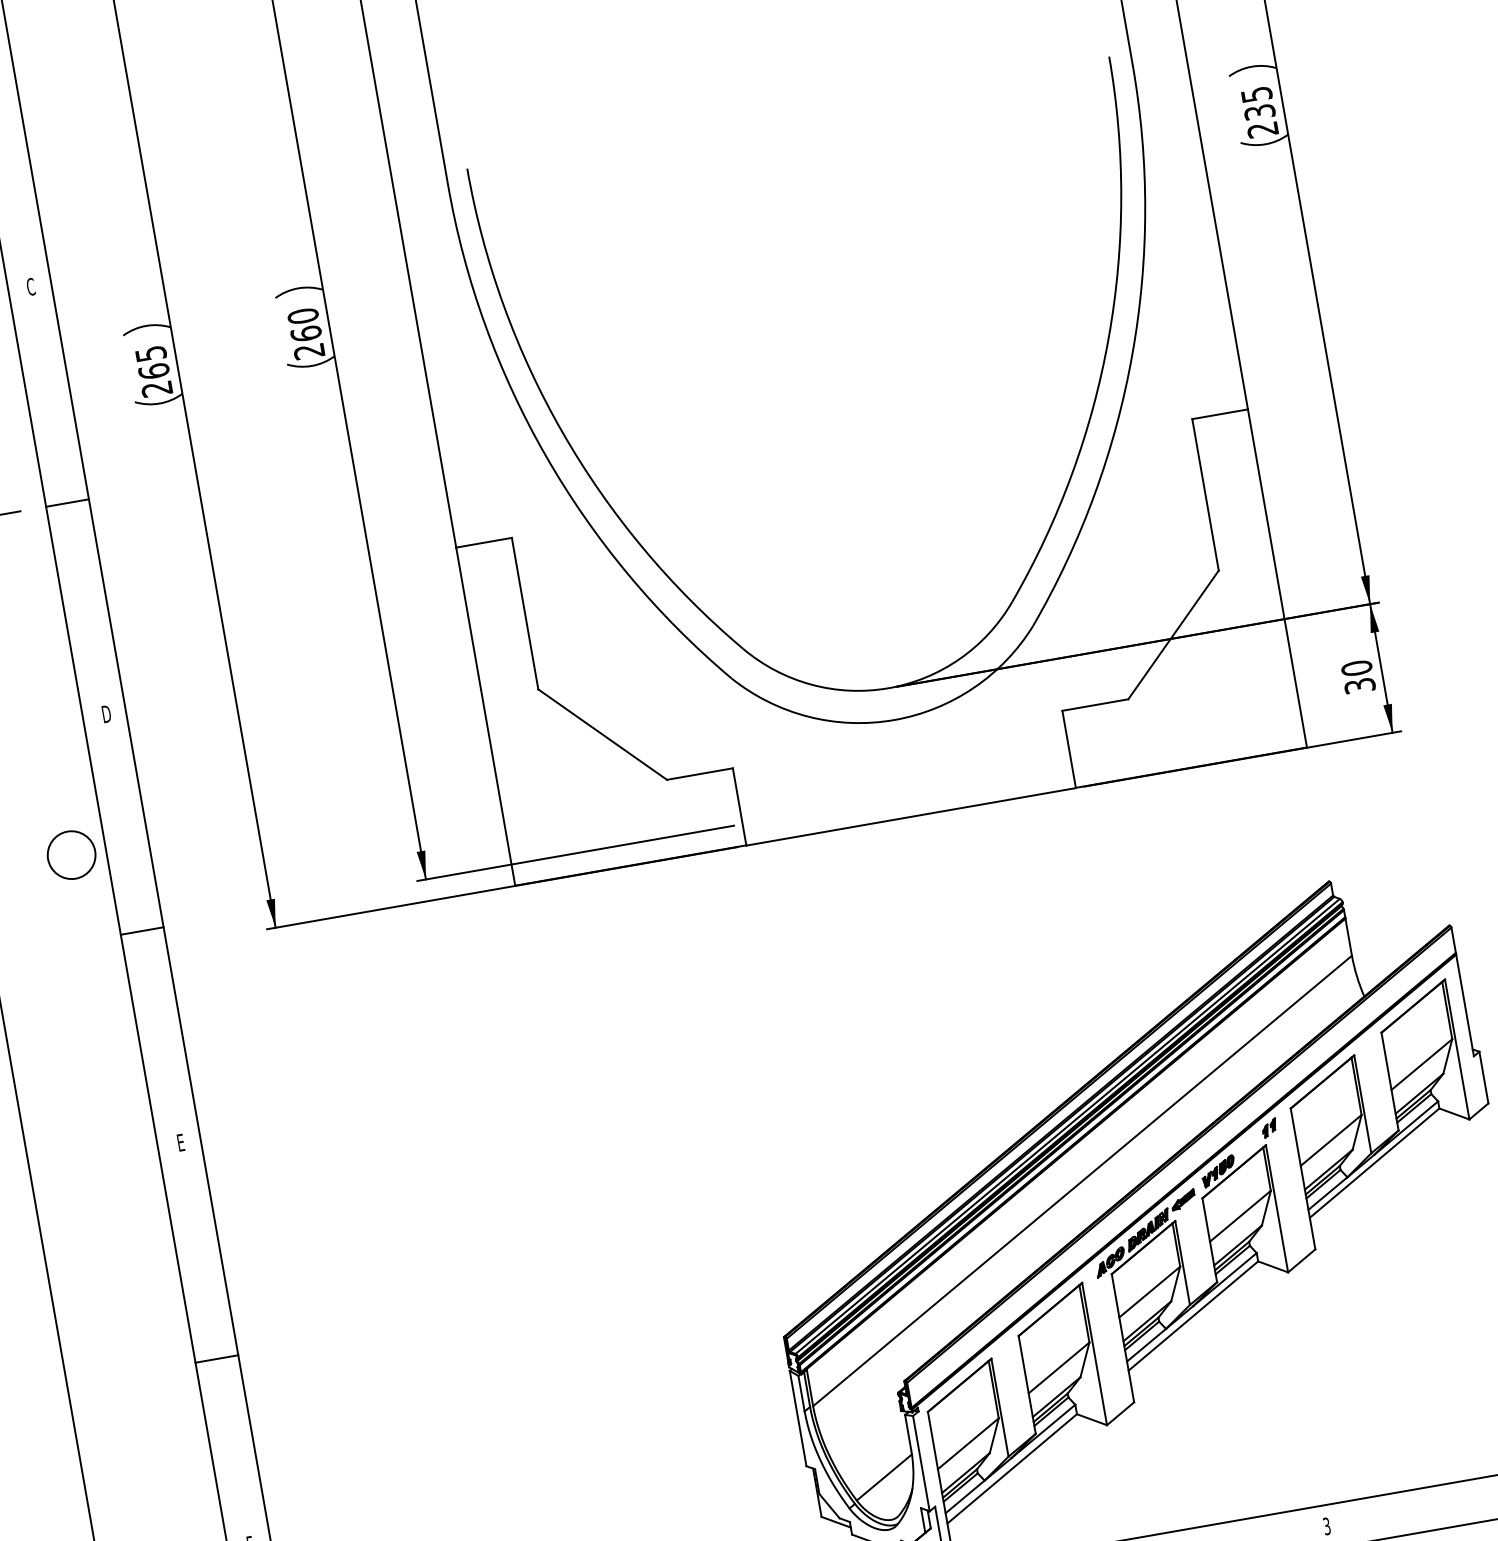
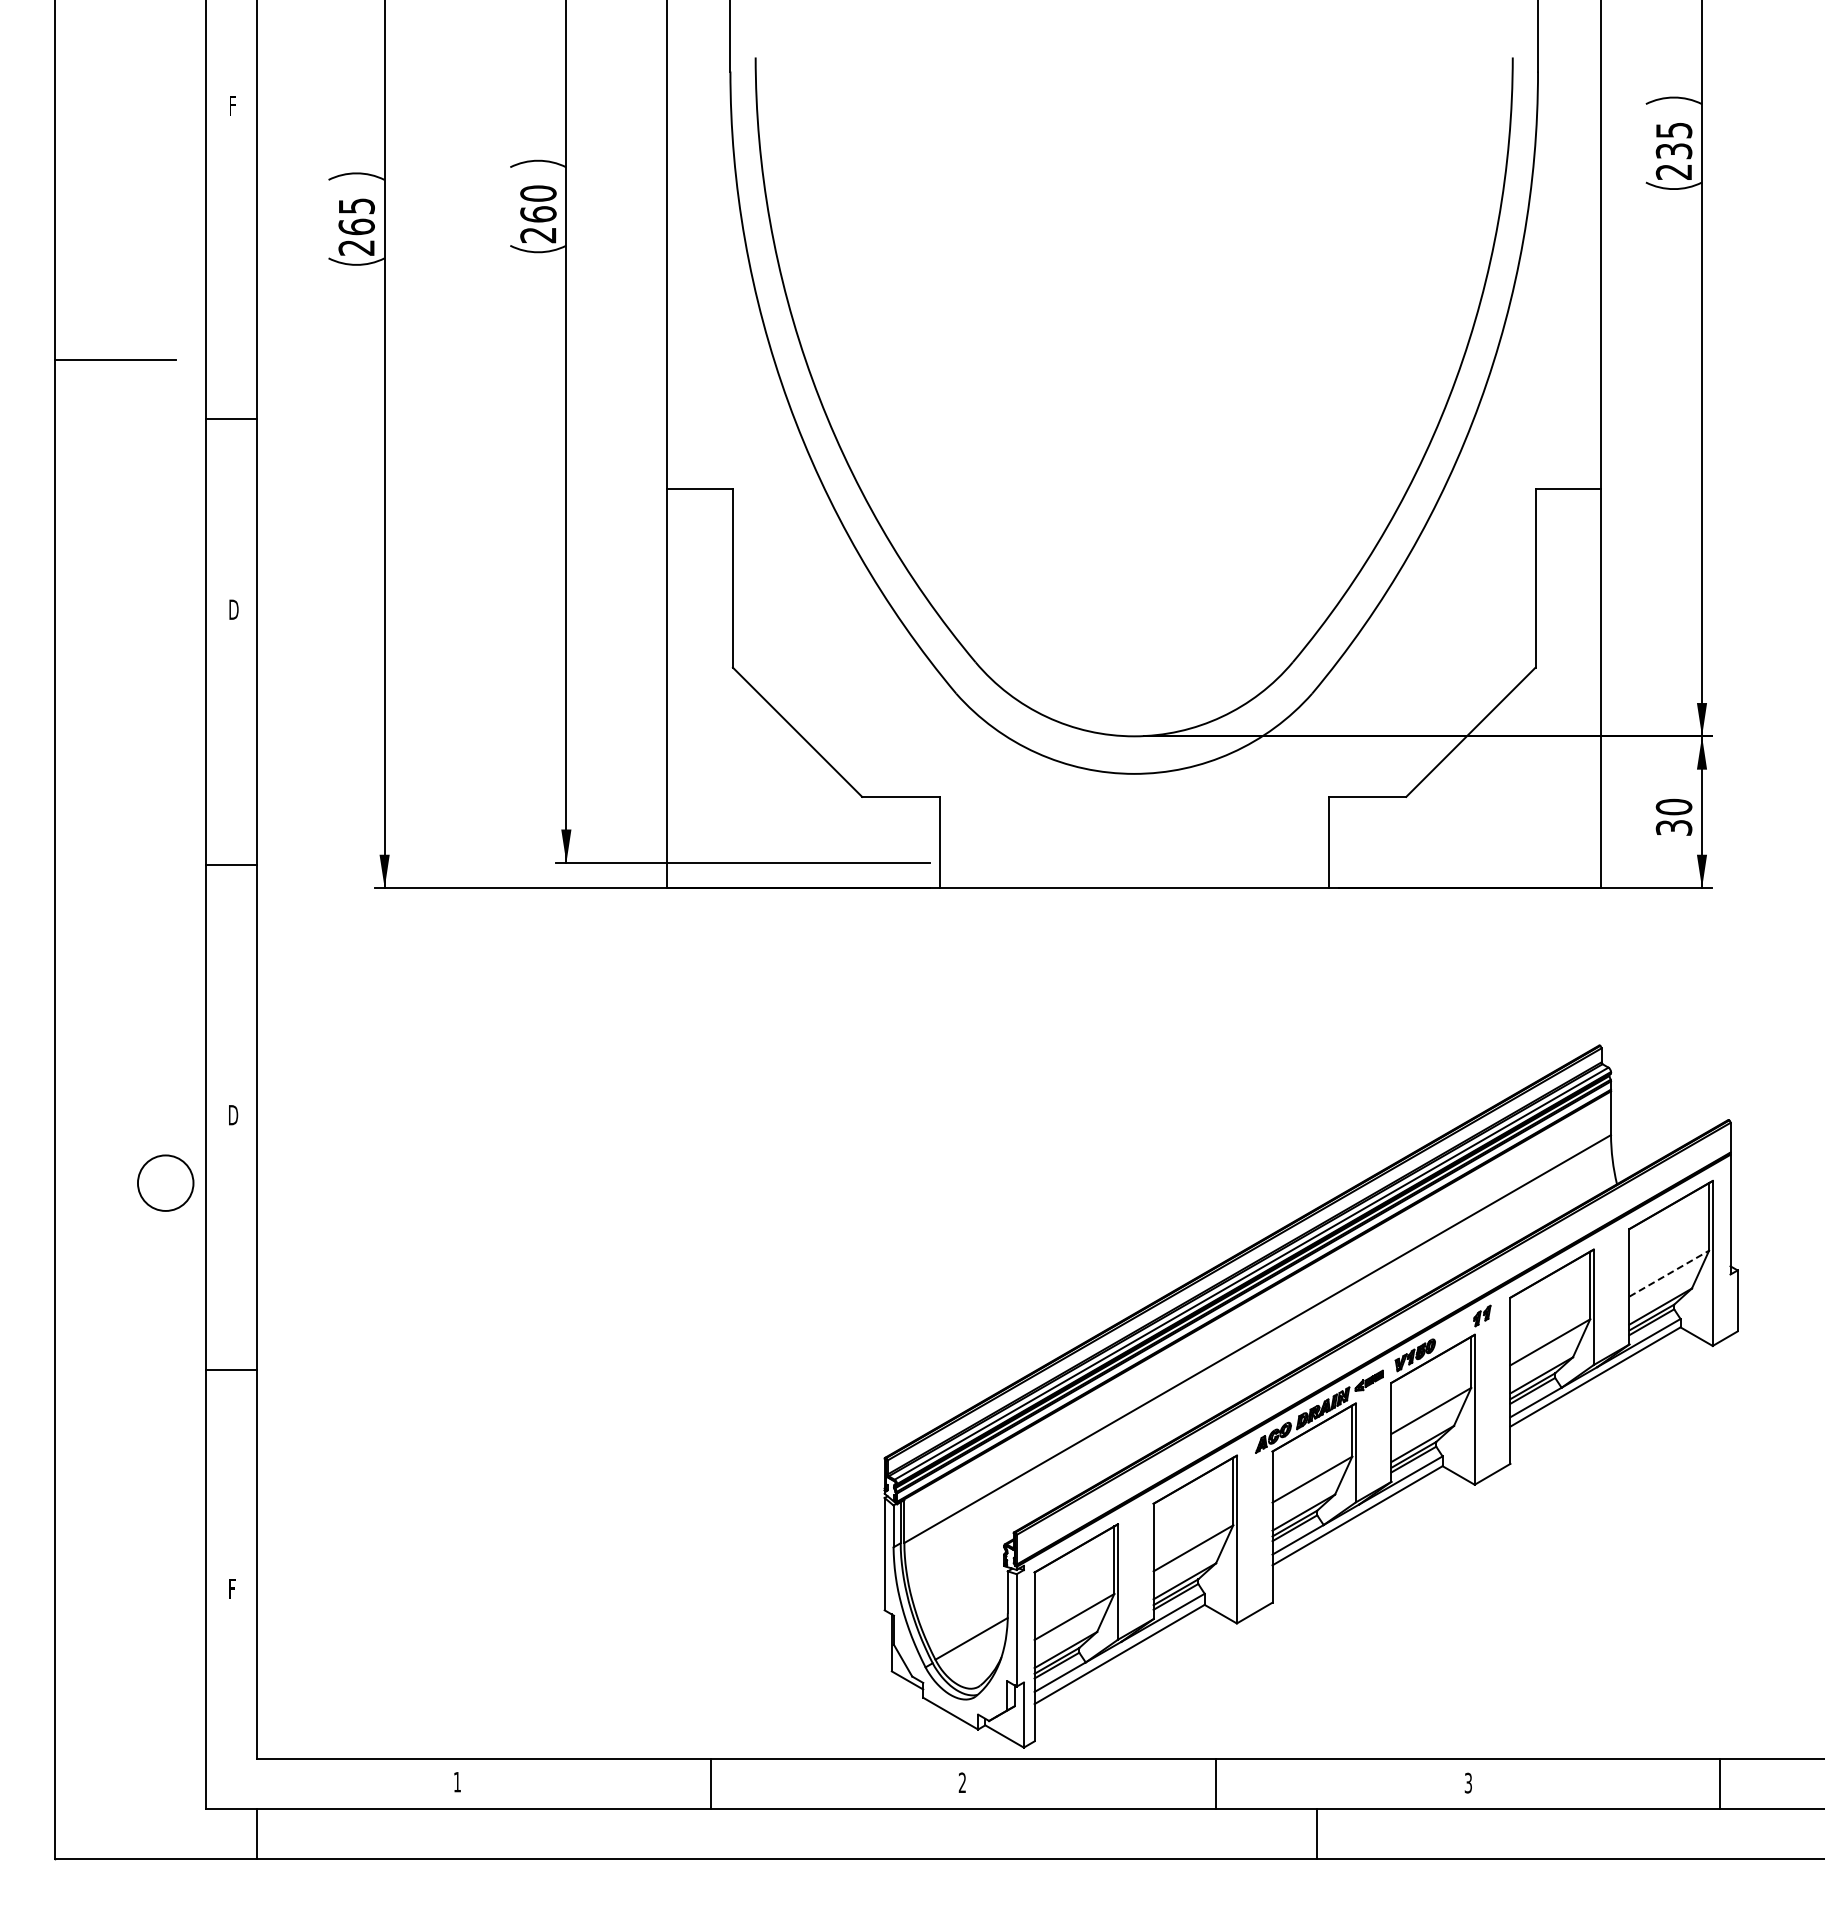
text: (30, 286) -> (232, 105), C -> F
line: (67, 503) -> (231, 419), moved
circle: (71, 854) -> (165, 1182), moved
line: (1422, 1064) -> (1669, 1273), solid -> dashed
text: (181, 1142) -> (233, 1115), E -> D

